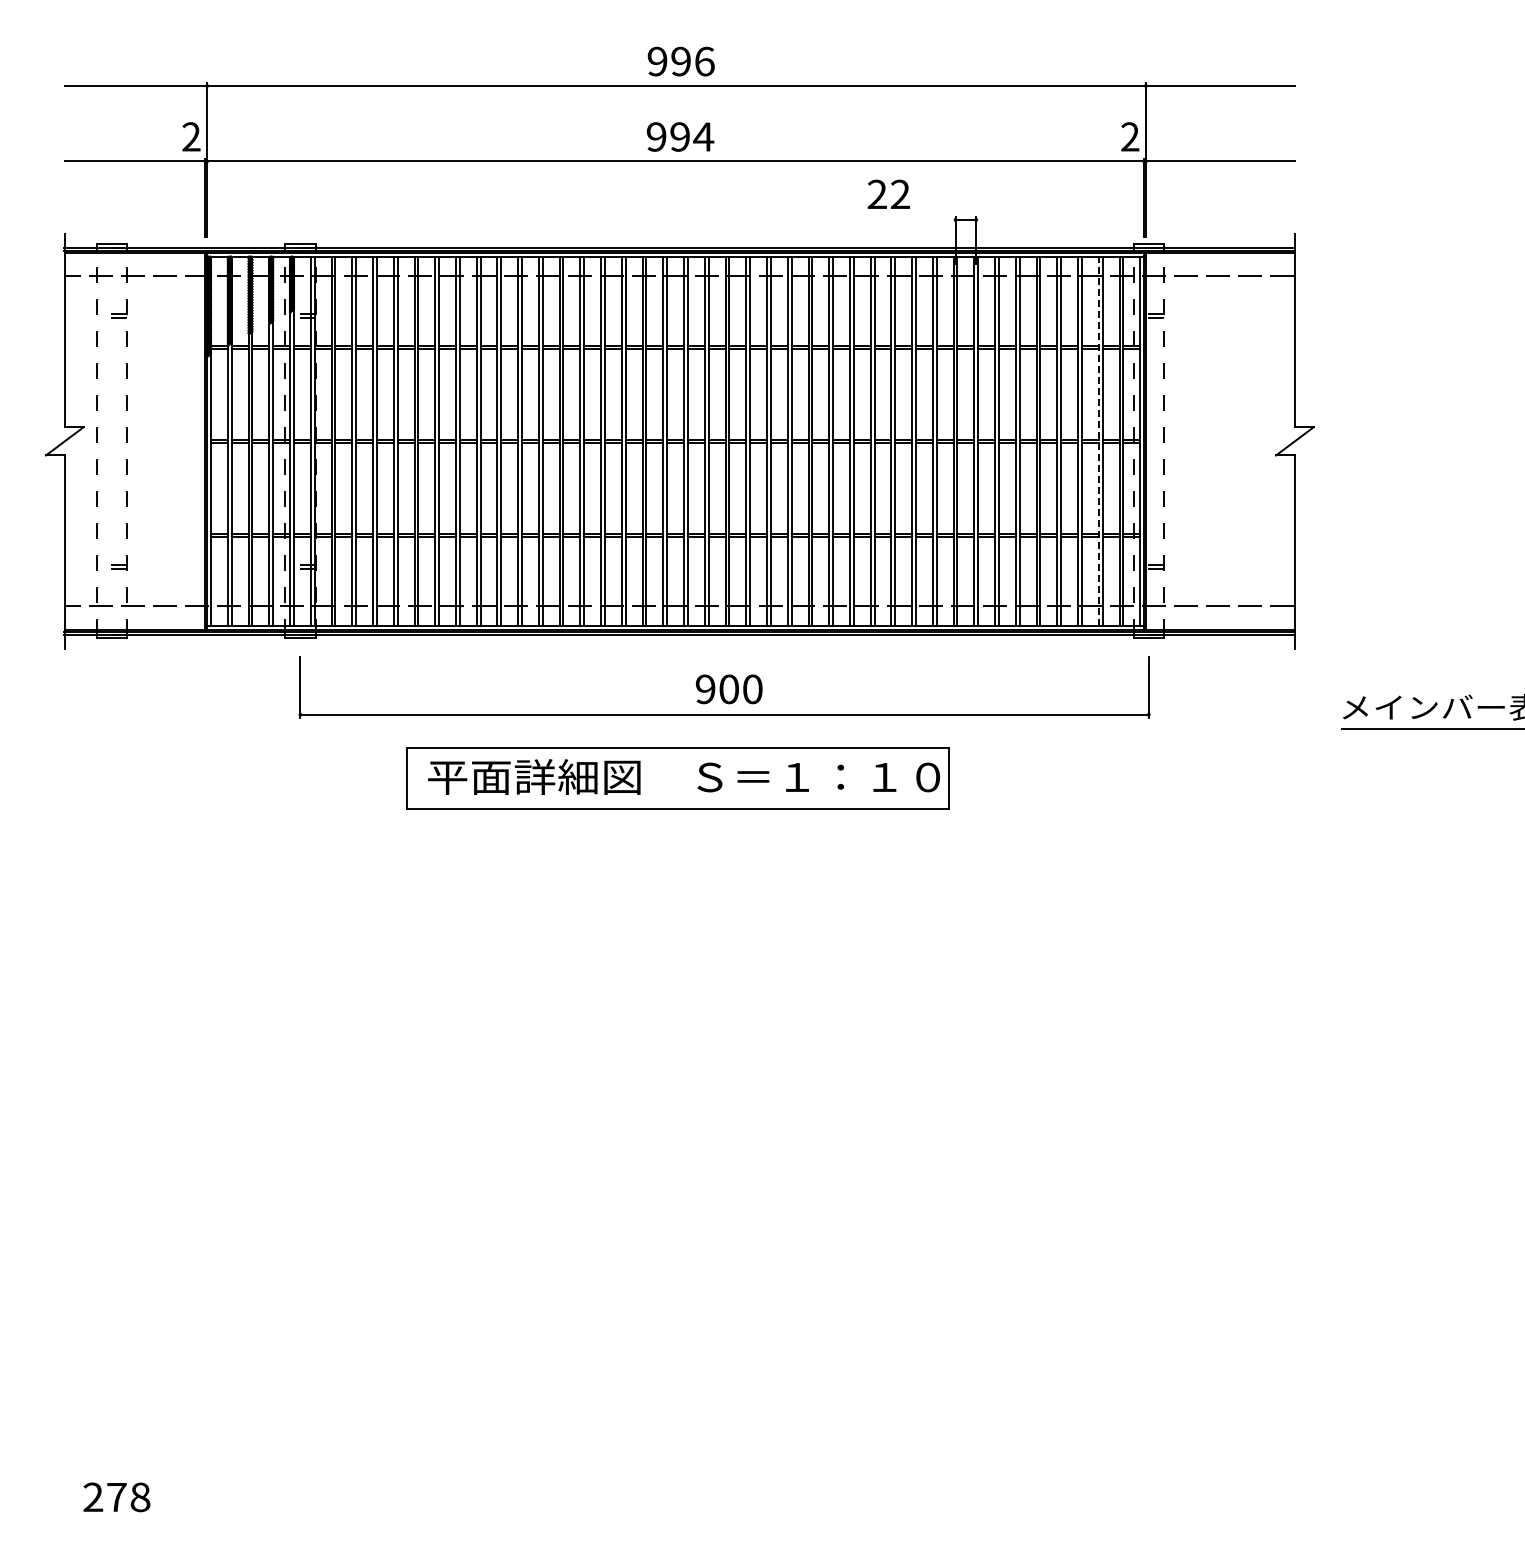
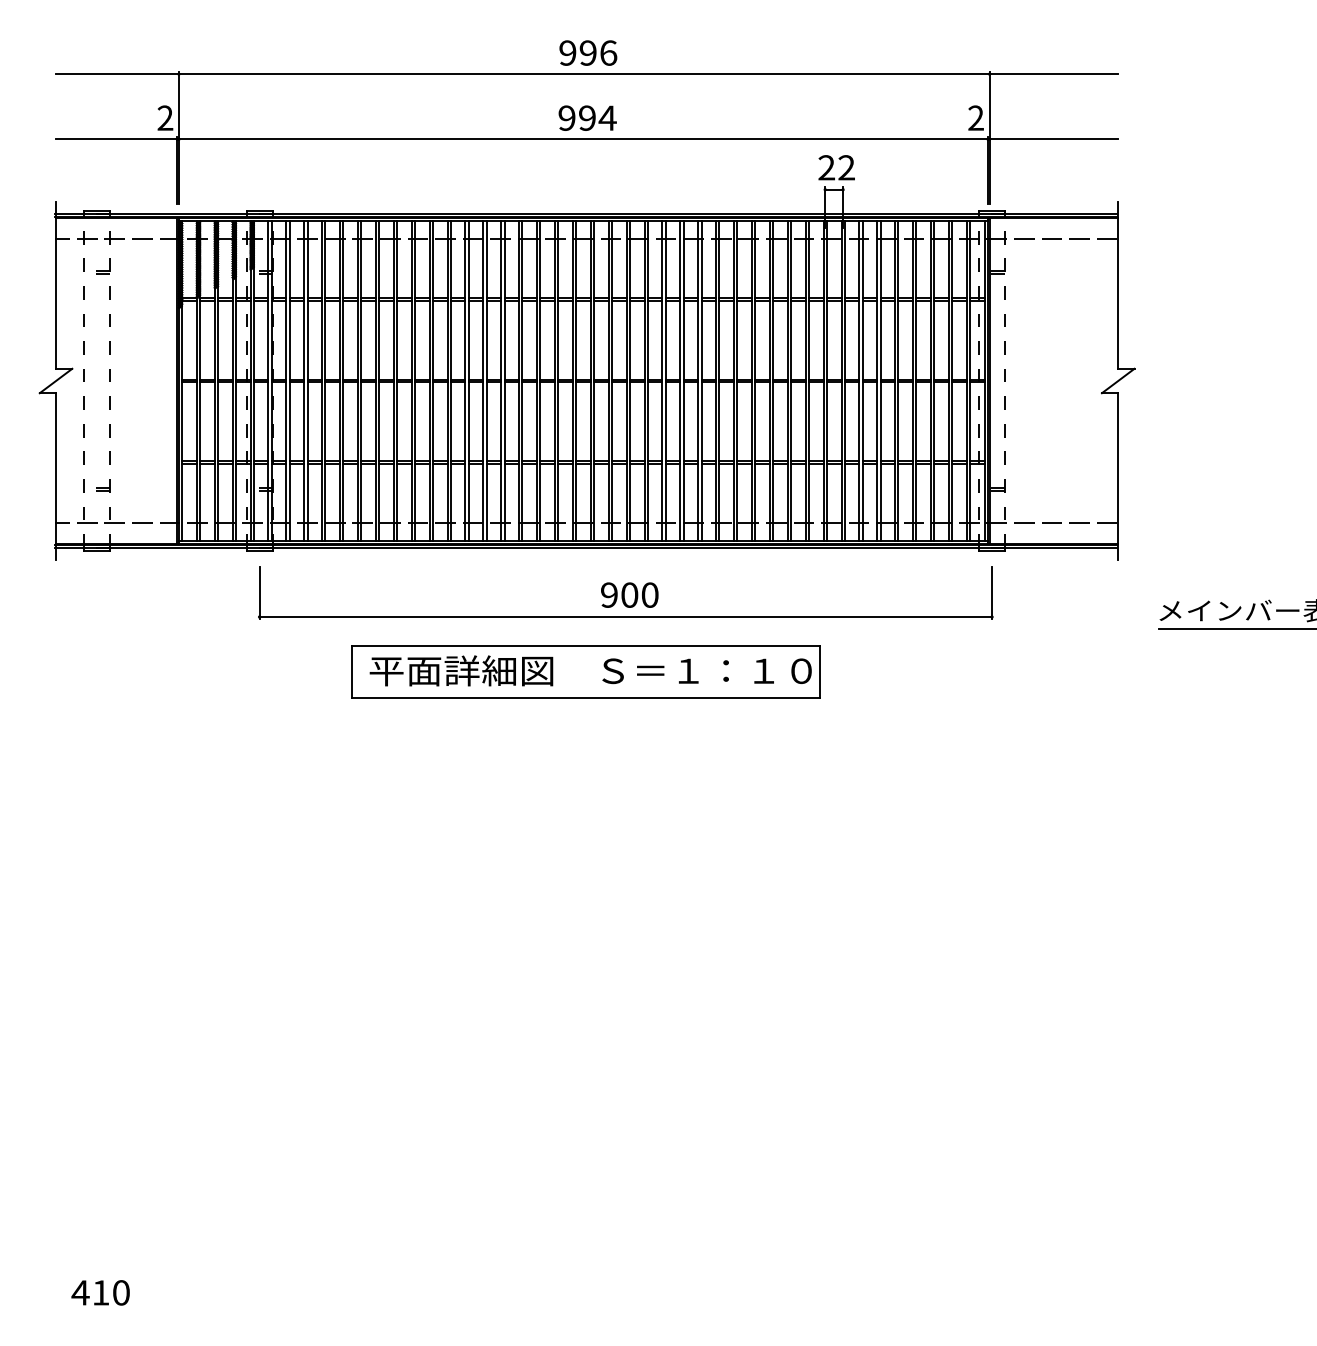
text: (888, 193) -> (836, 166), moved
line: (1098, 441) -> (948, 381), dashed -> solid
text: (116, 1497) -> (100, 1292), 278 -> 410

